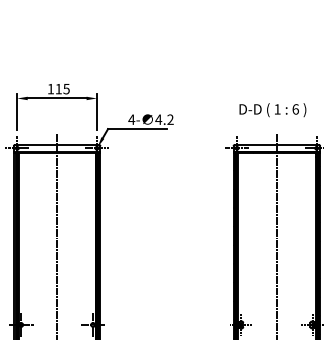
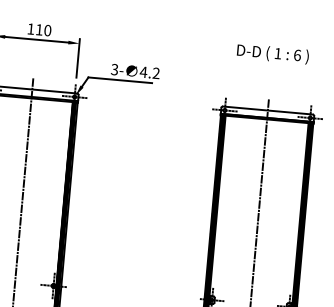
text: (66, 88) -> (47, 29), 115 -> 110
text: (272, 110) -> (272, 54), moved
text: (131, 119) -> (114, 69), 4- -> 3-

